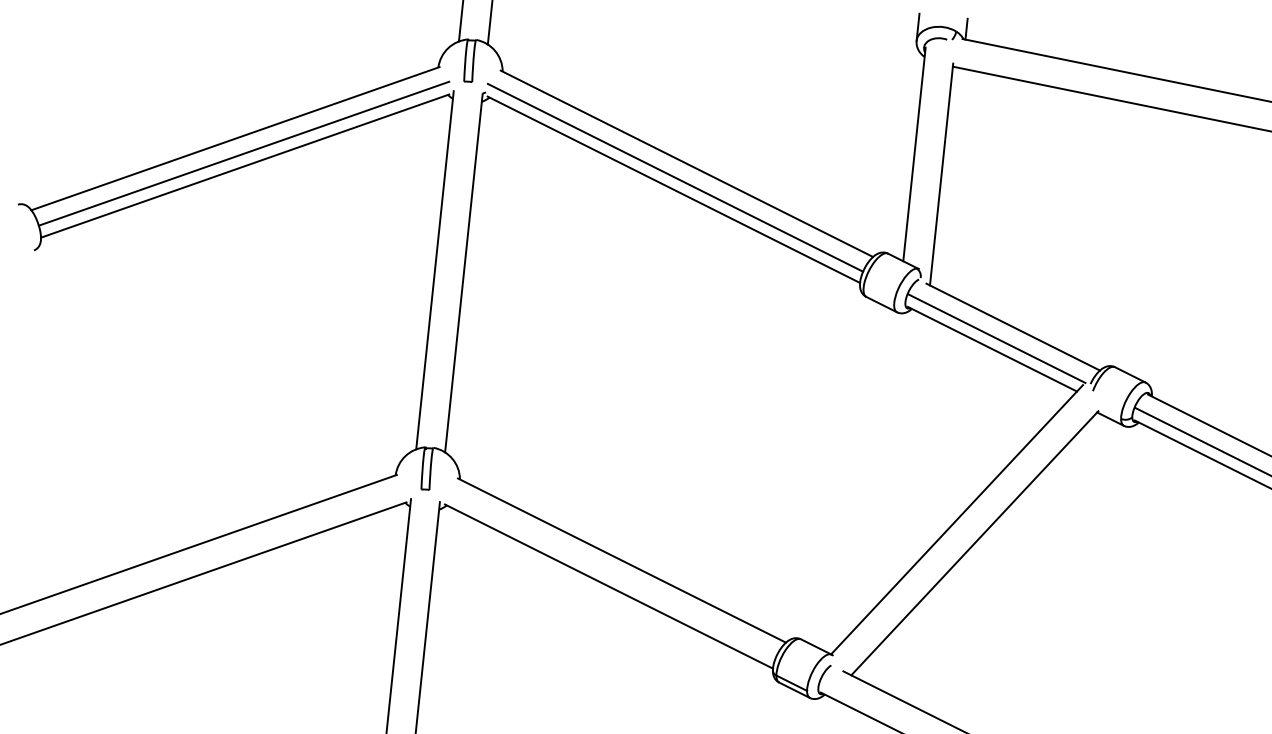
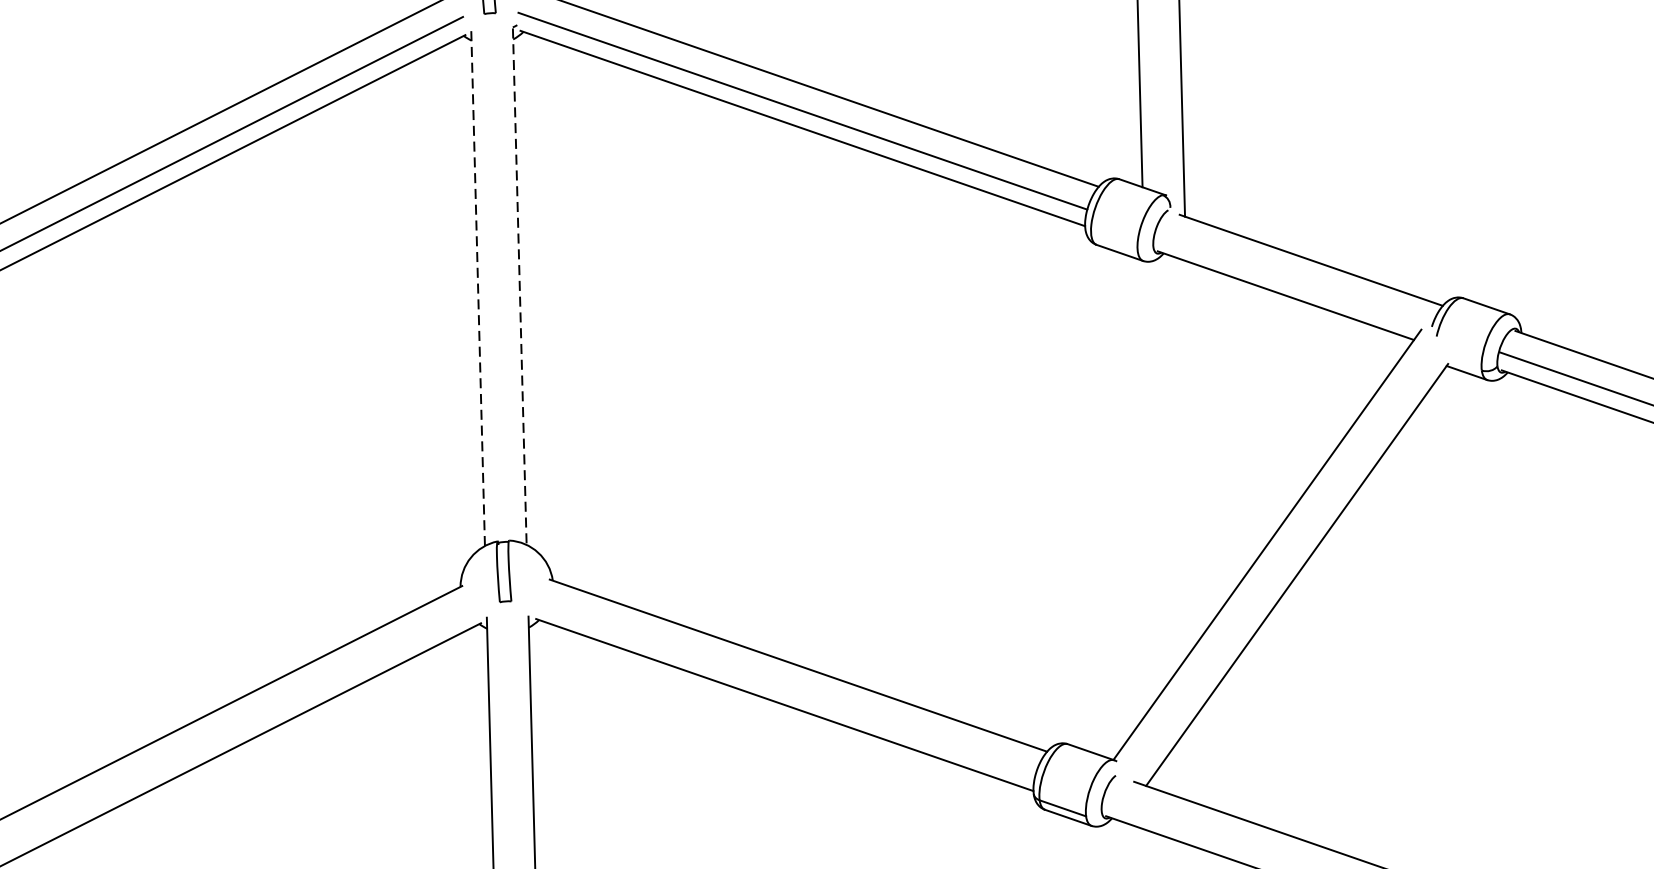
line: (435, 269) -> (478, 286), solid -> dashed
line: (463, 273) -> (519, 287), solid -> dashed
line: (996, 338) -> (1289, 279), removed

